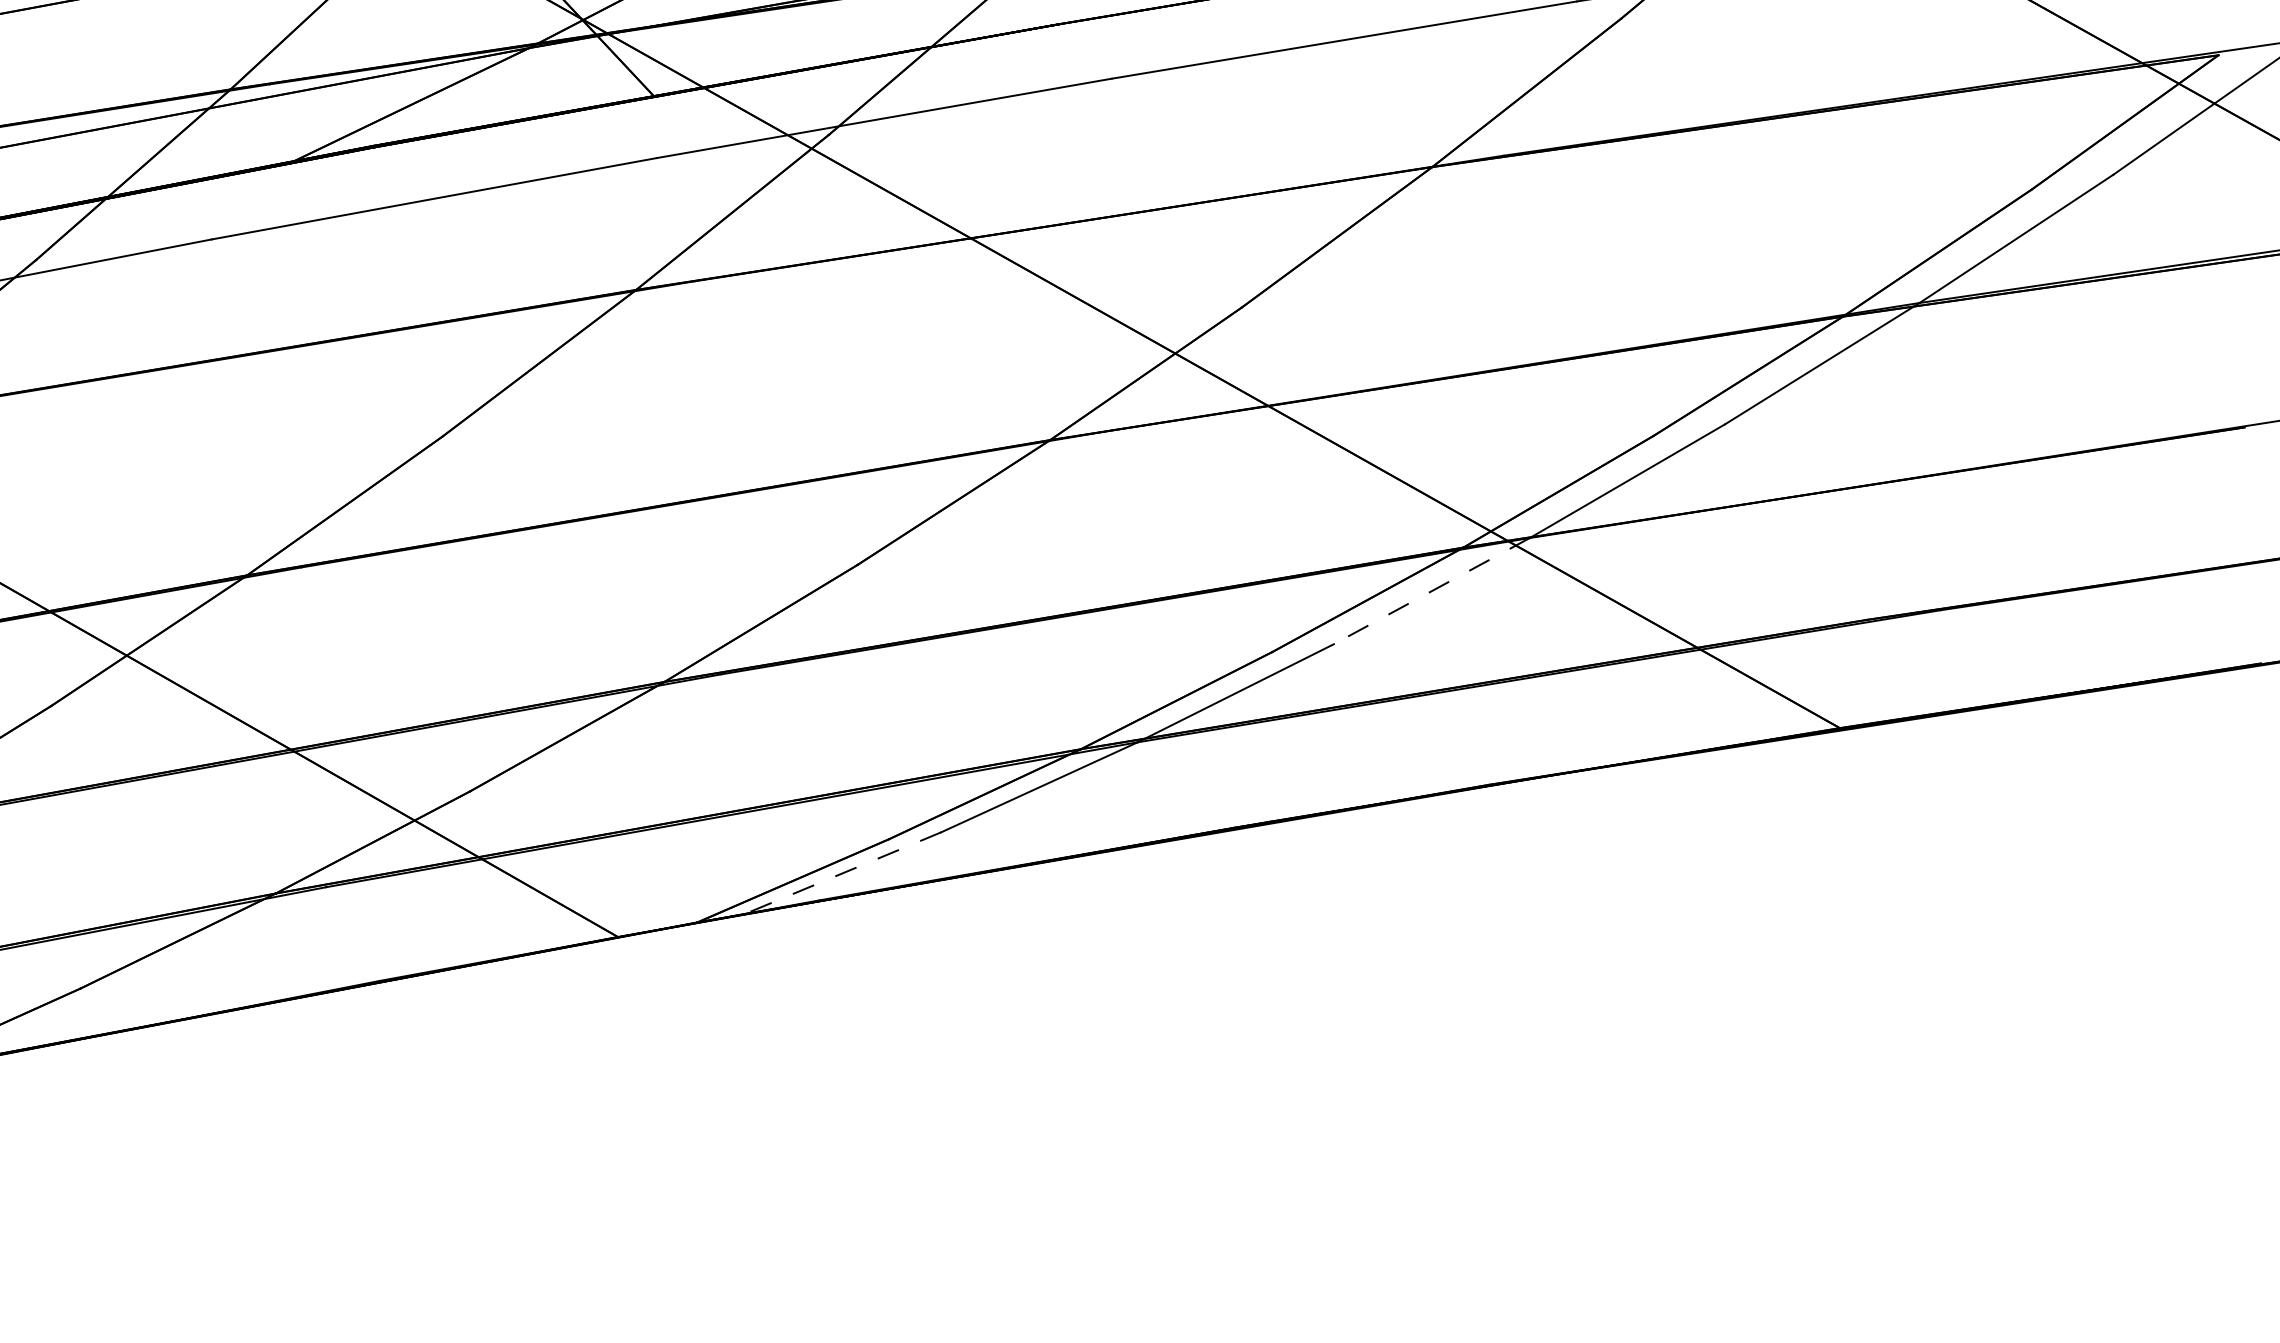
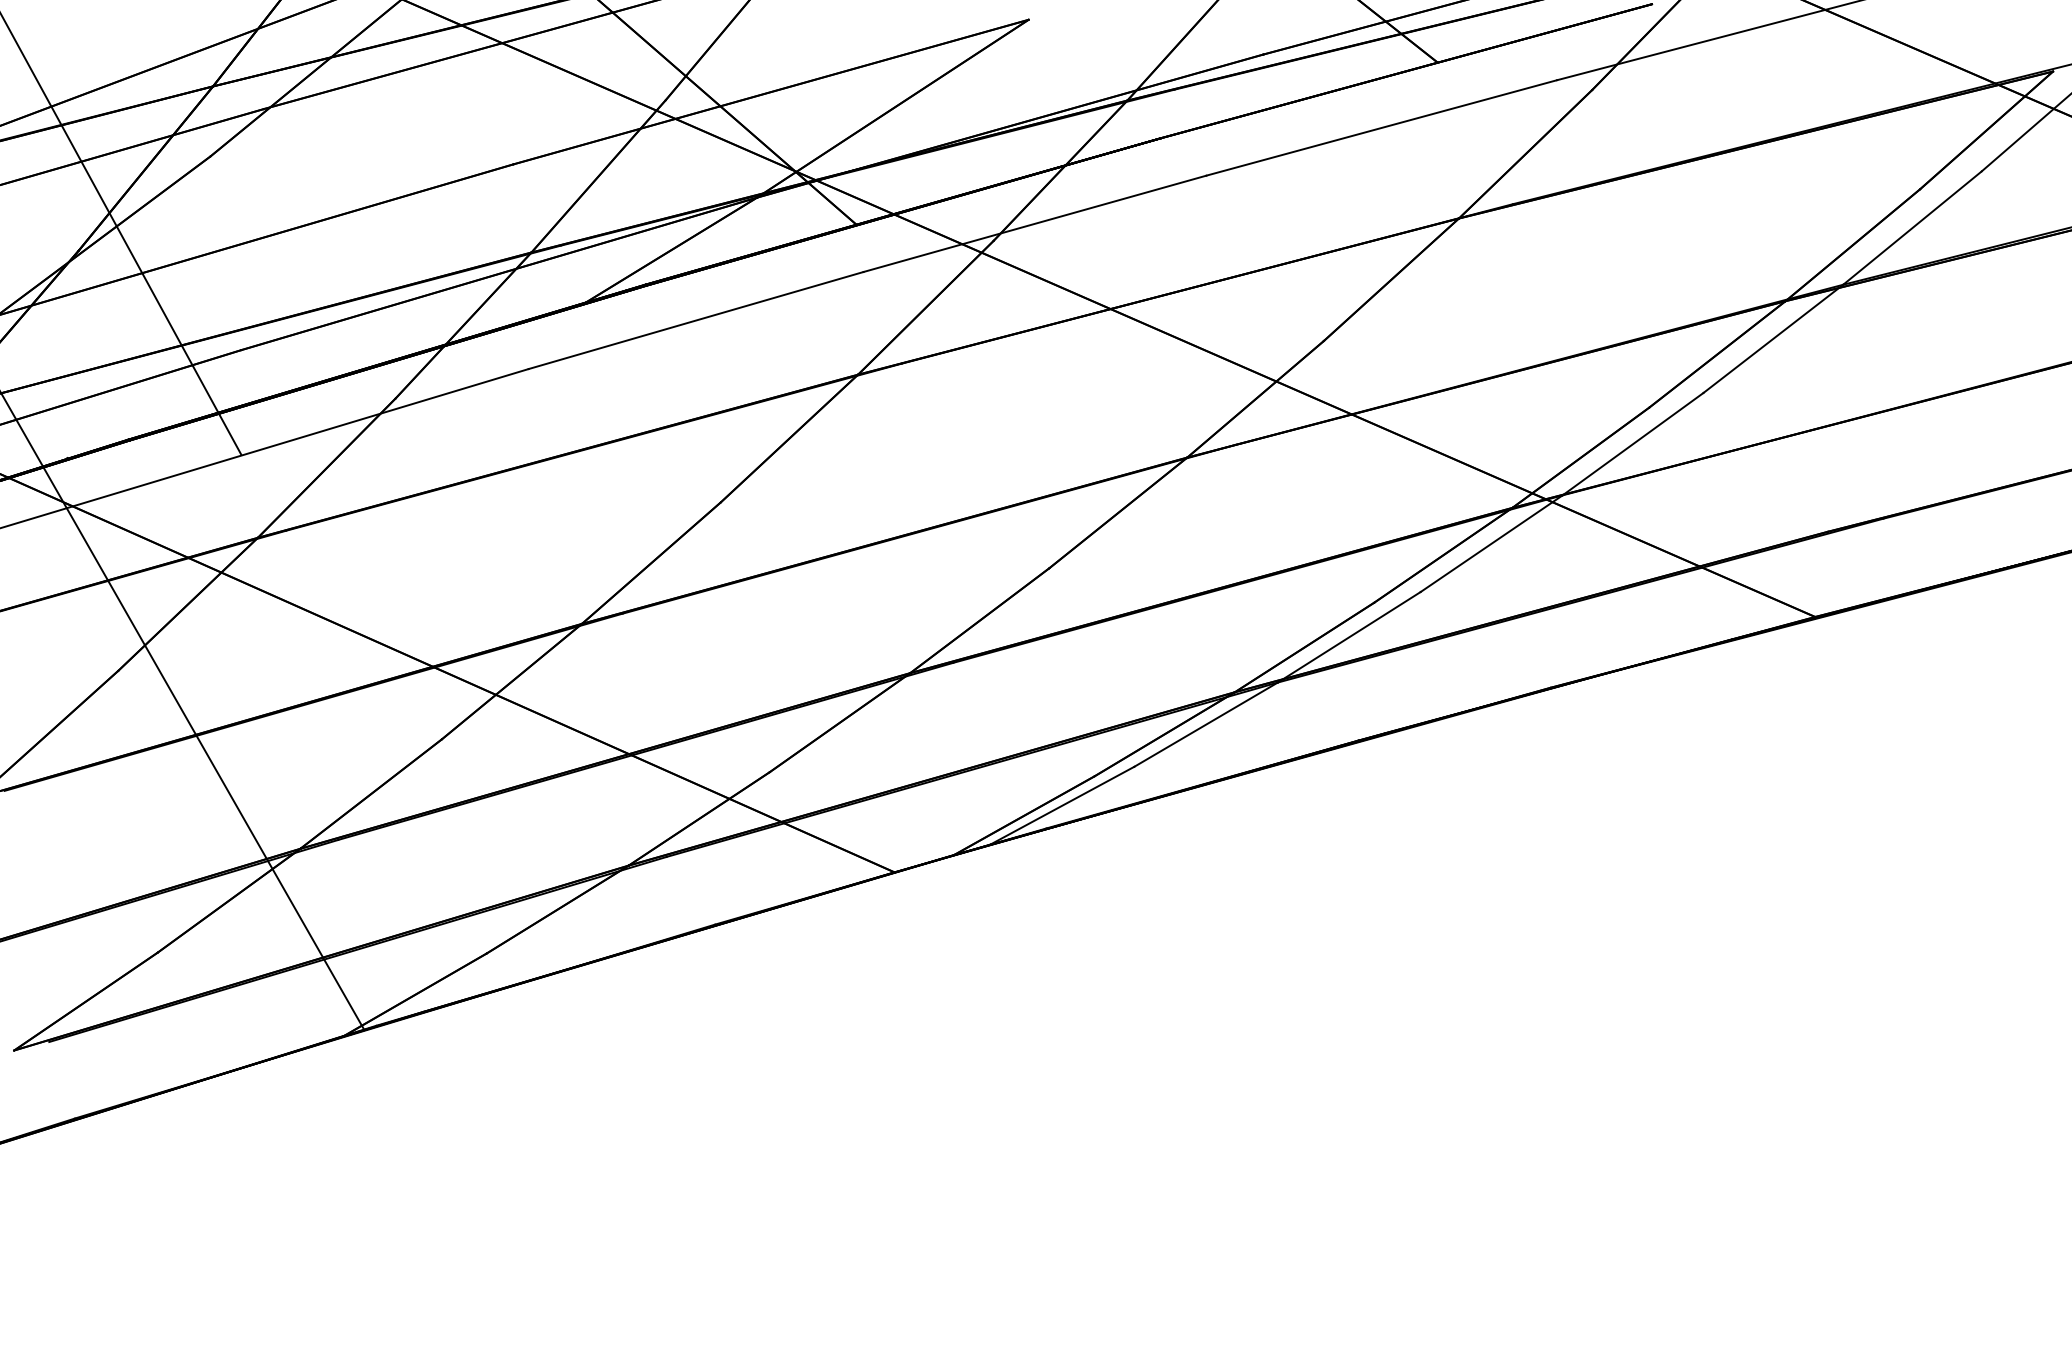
line: (1431, 590) -> (1491, 543), dashed -> solid
line: (843, 872) -> (1062, 805), dashed -> solid

